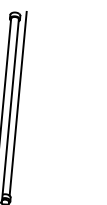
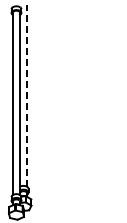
line: (18, 103) -> (27, 95), solid -> dashed

